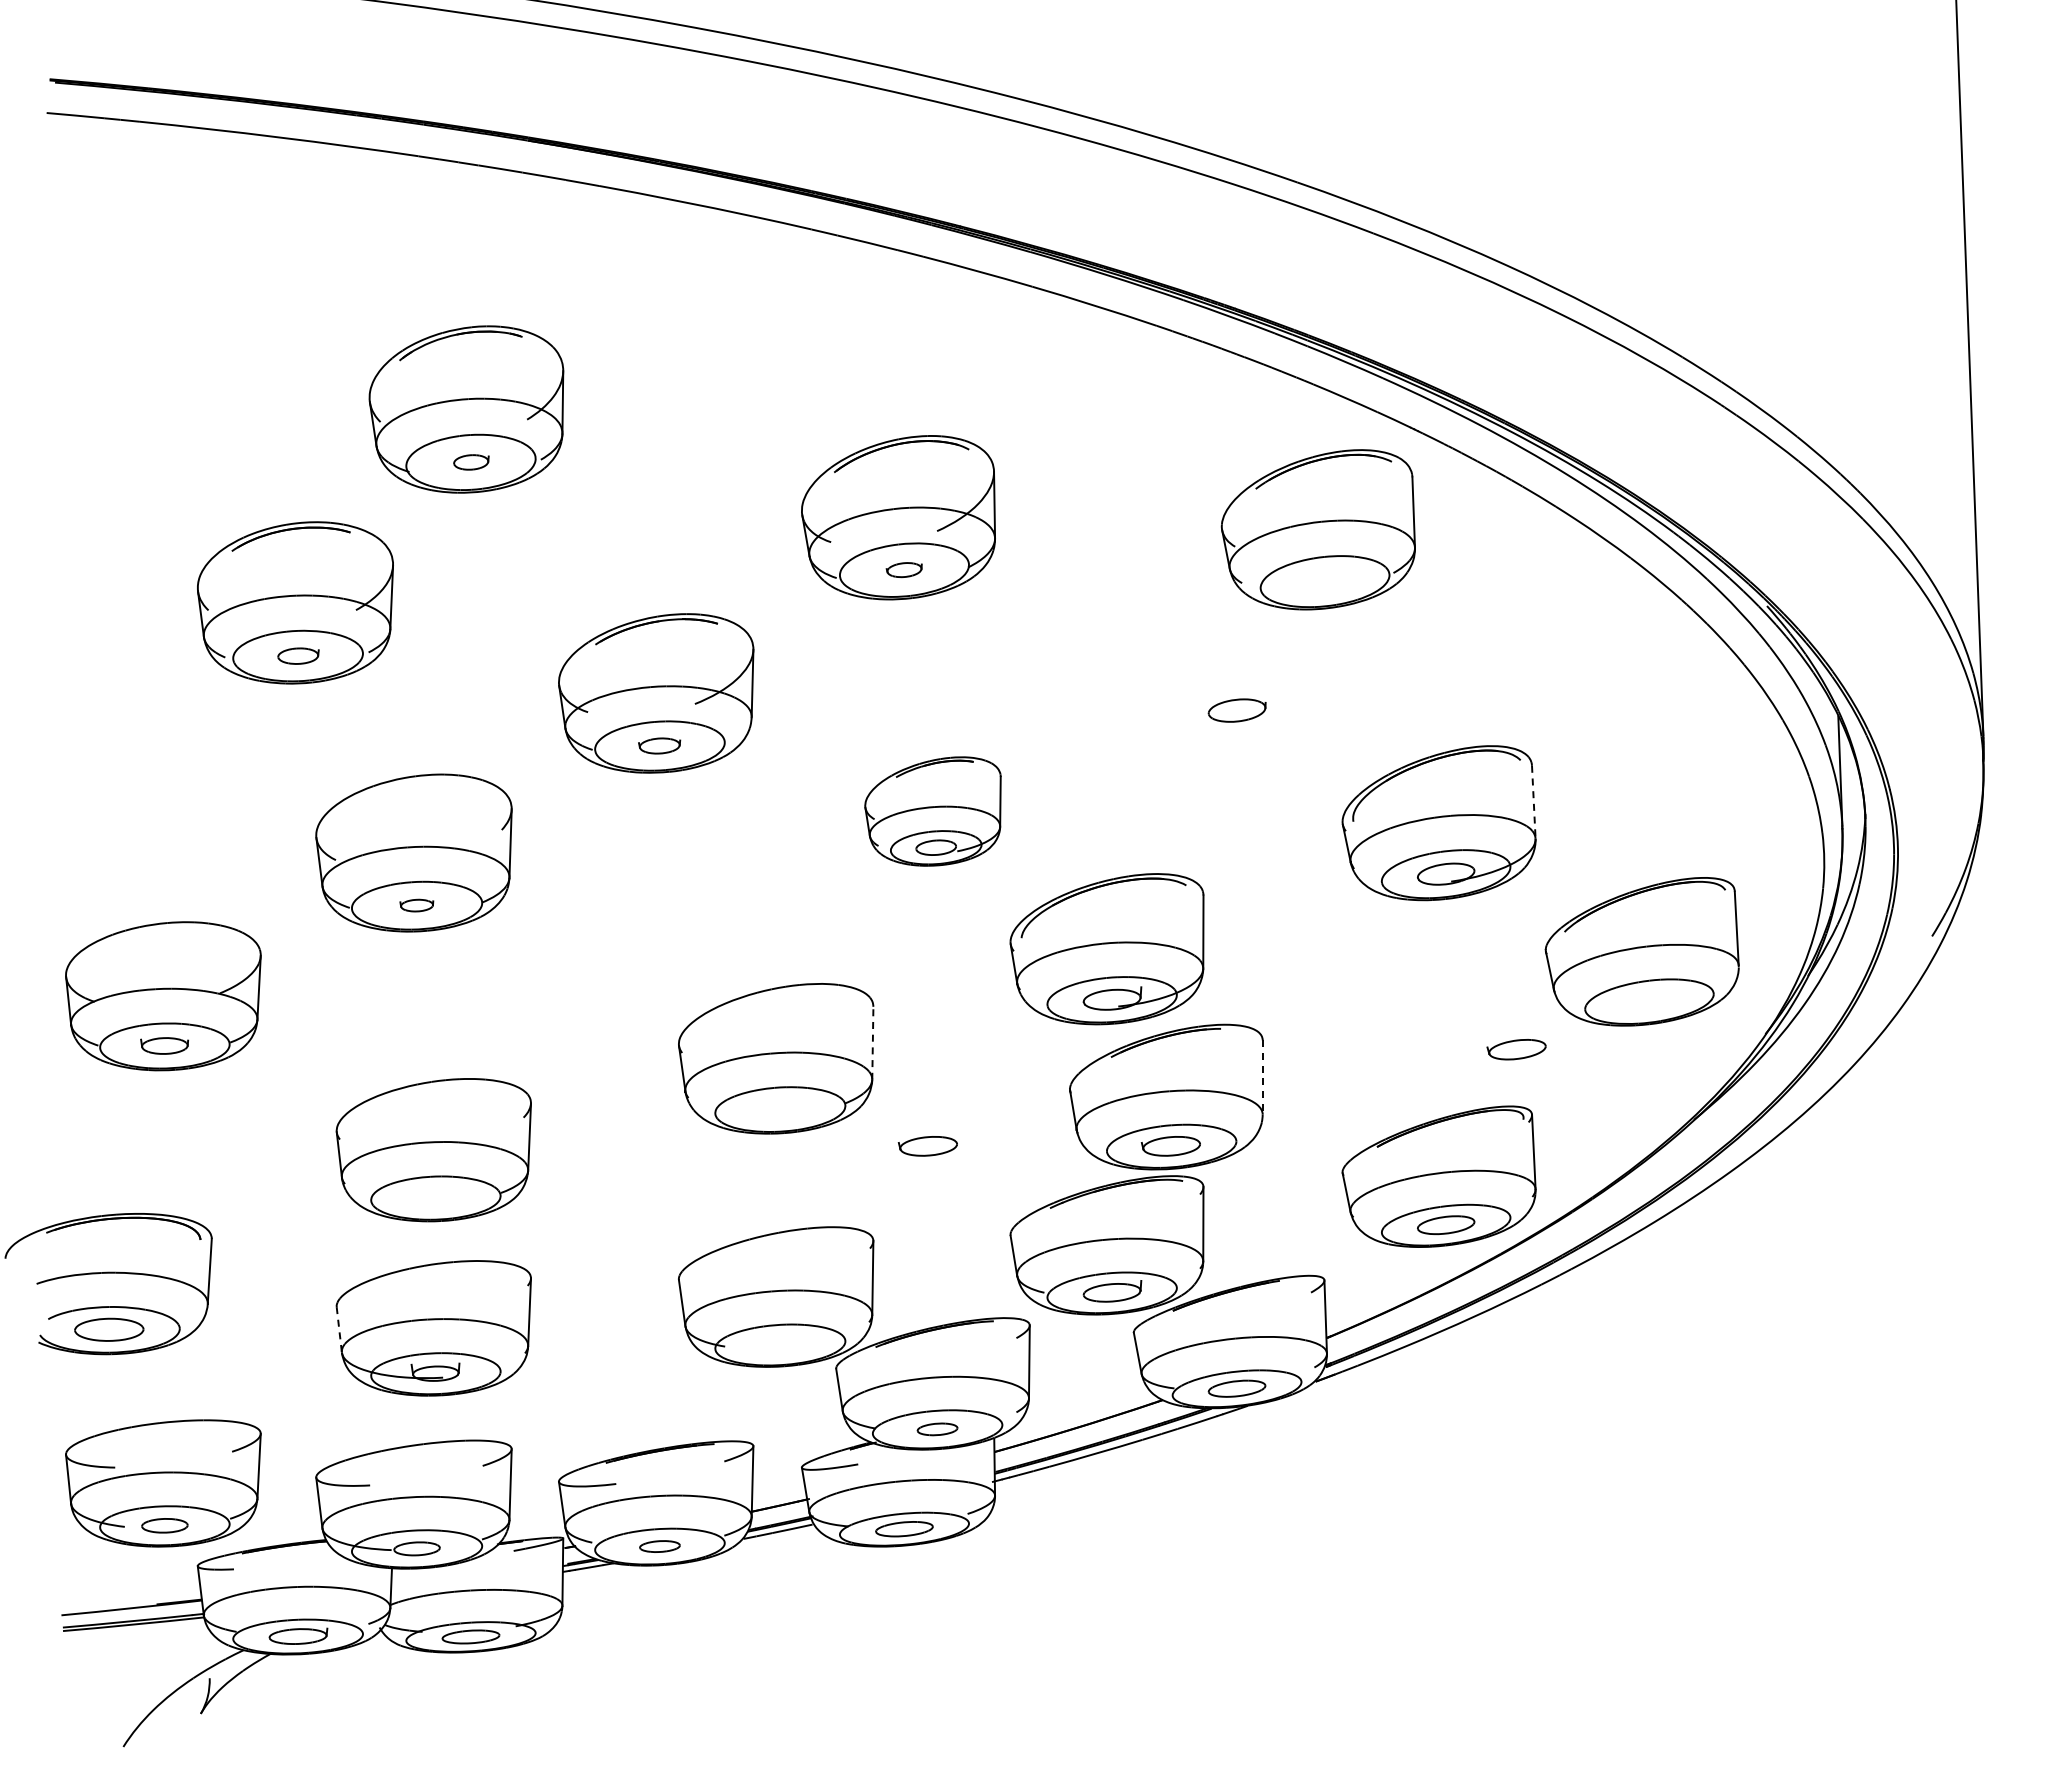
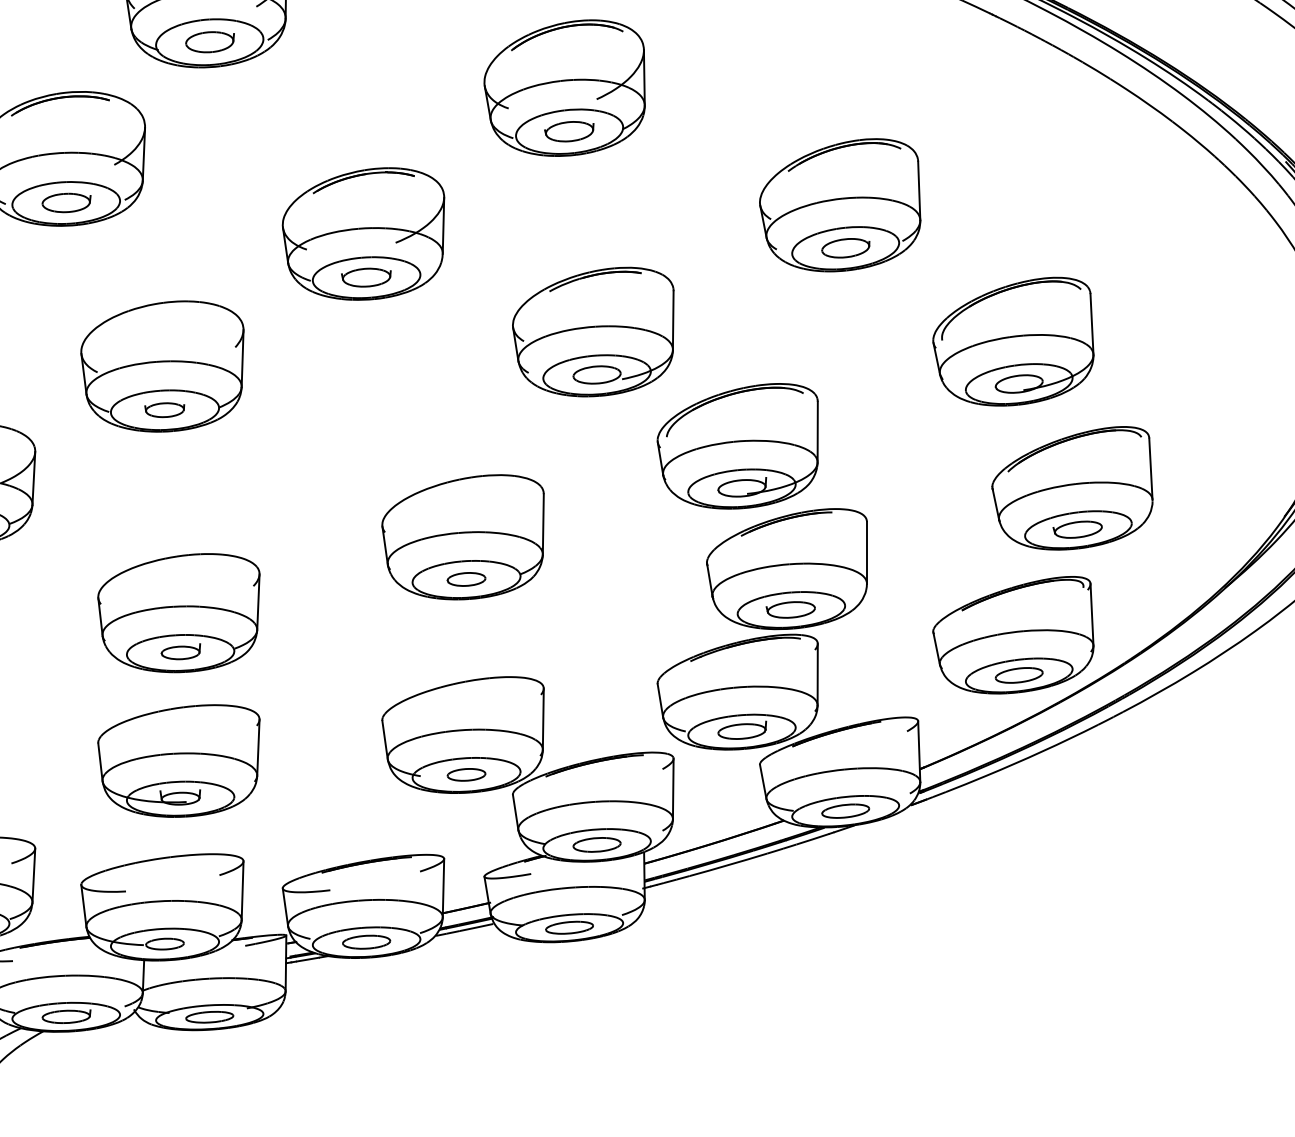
part: (471, 462) -> (210, 42), size x1.67
part: (1317, 529) -> (839, 205), moved
part: (904, 569) -> (569, 131), size x1.67
part: (298, 656) -> (66, 203), size x1.43
part: (659, 745) -> (366, 277), size x1.43
line: (1533, 802) -> (1091, 324), dashed -> solid
part: (932, 811) -> (592, 332), size x1.43
part: (416, 905) -> (164, 410), size x1.43
part: (1641, 951) -> (1071, 488), moved
line: (872, 1042) -> (543, 523), dashed -> solid
line: (1262, 1077) -> (866, 552), dashed -> solid
part: (779, 1109) -> (465, 579), added
part: (927, 1146) -> (588, 610), removed
part: (436, 1196) -> (181, 651), added
line: (339, 1329) -> (100, 762), dashed -> solid
part: (779, 1345) -> (465, 775), added
part: (937, 1429) -> (597, 845), size x1.43
part: (659, 1546) -> (366, 942), size x1.43

